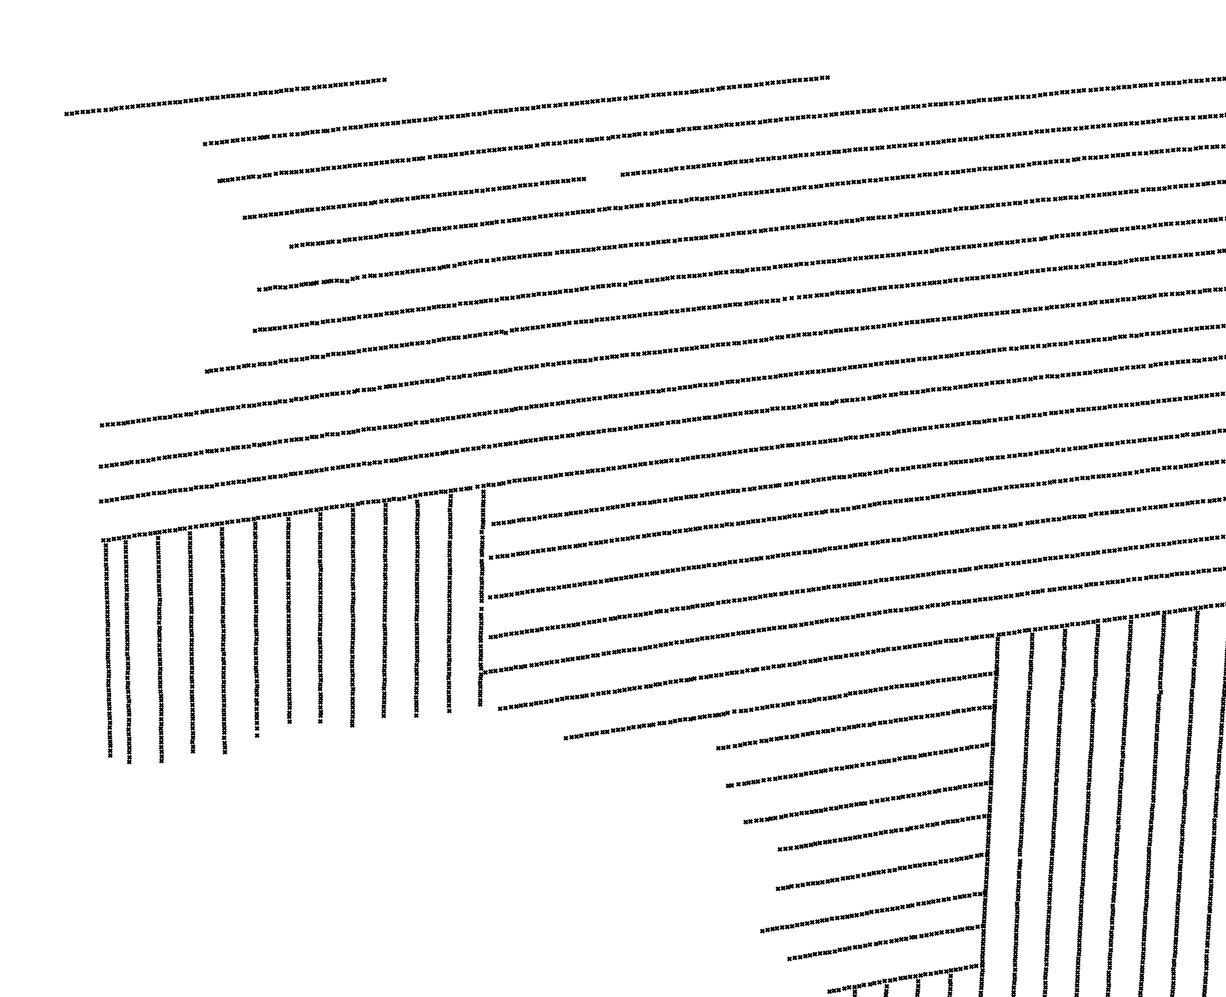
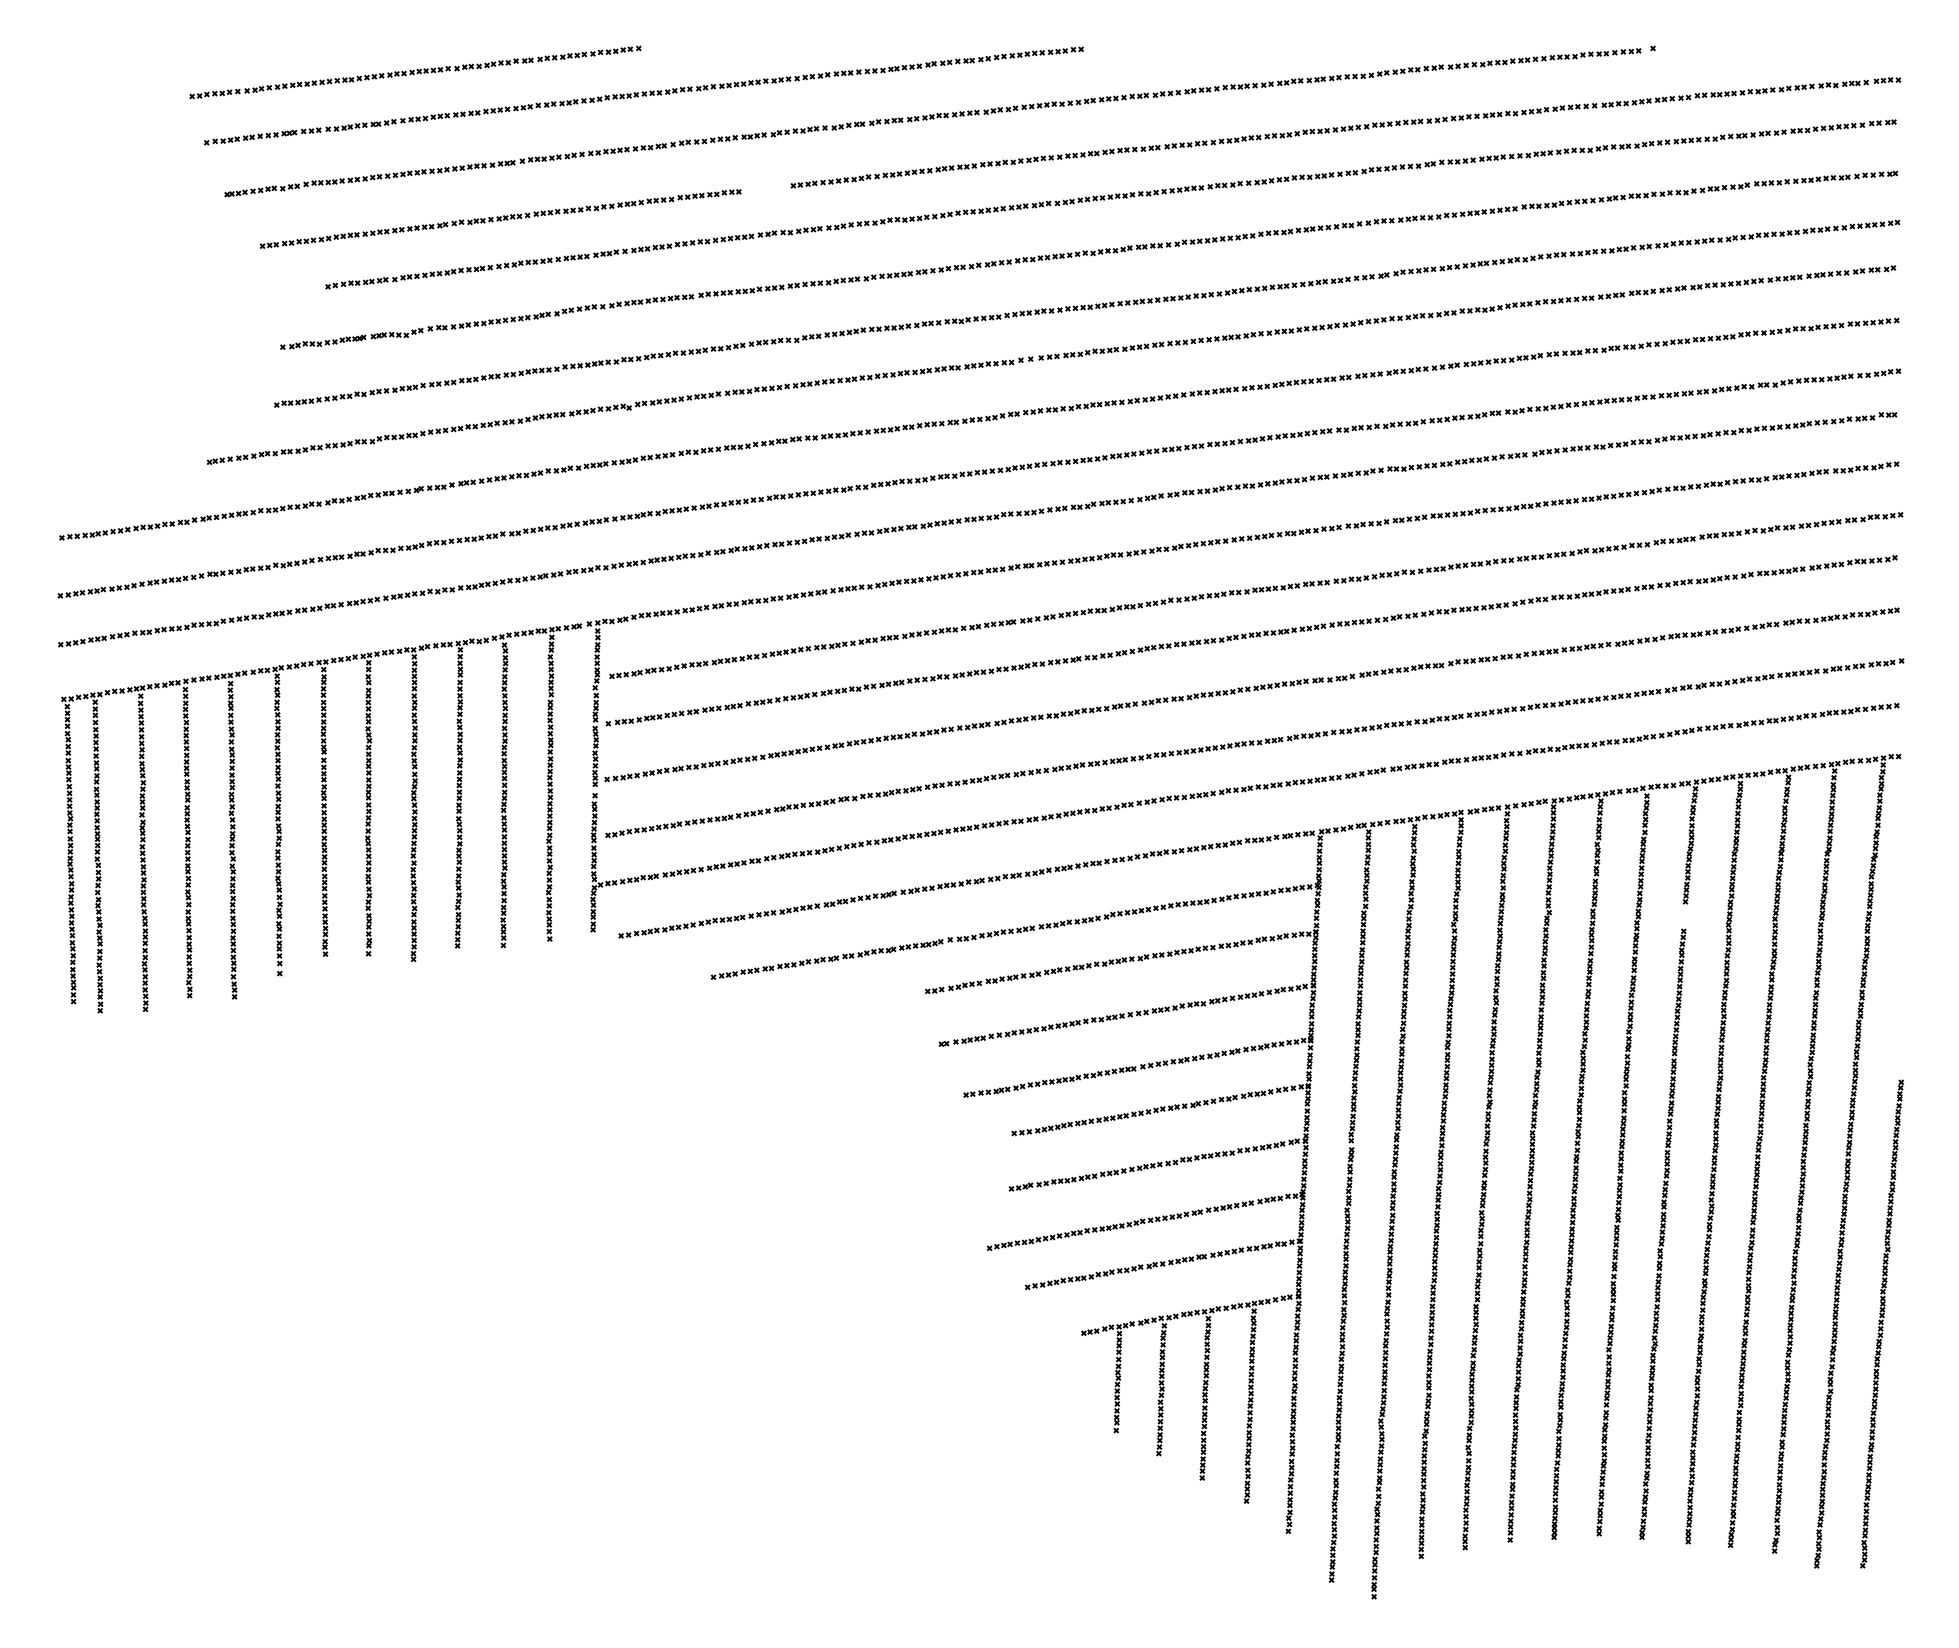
part: (225, 96) -> (415, 72), moved

